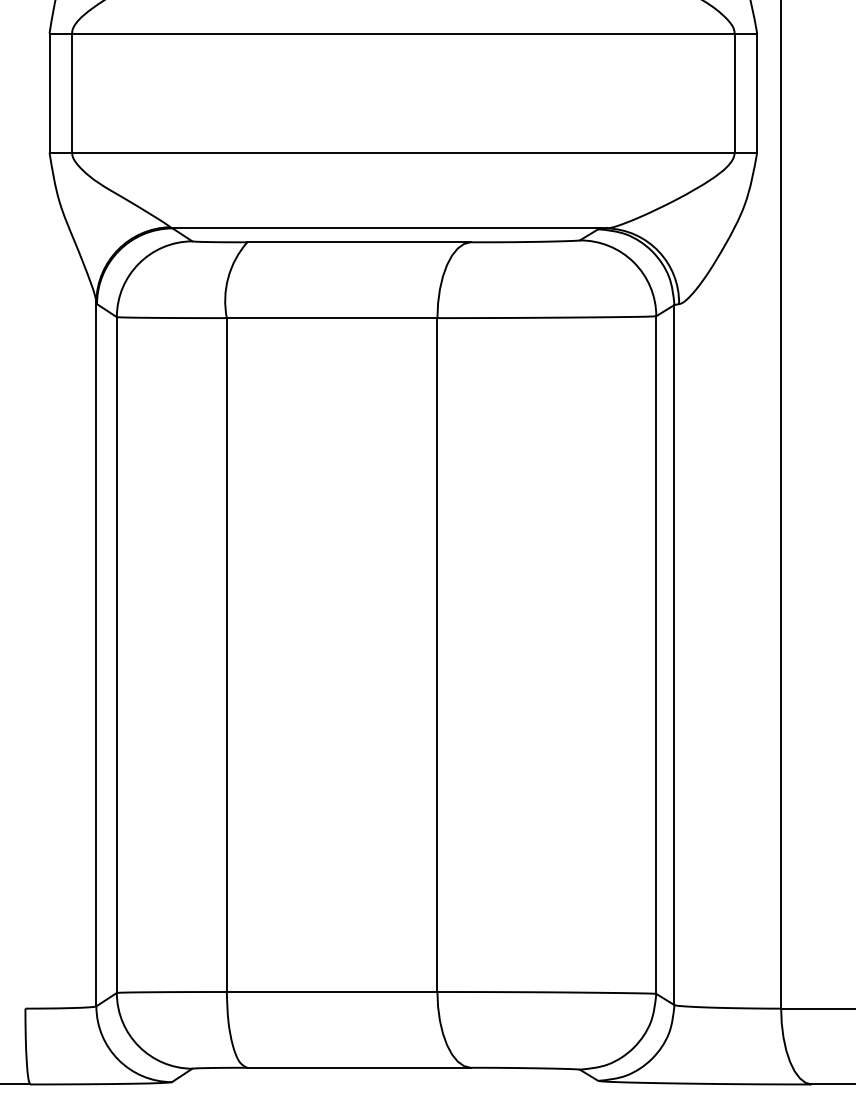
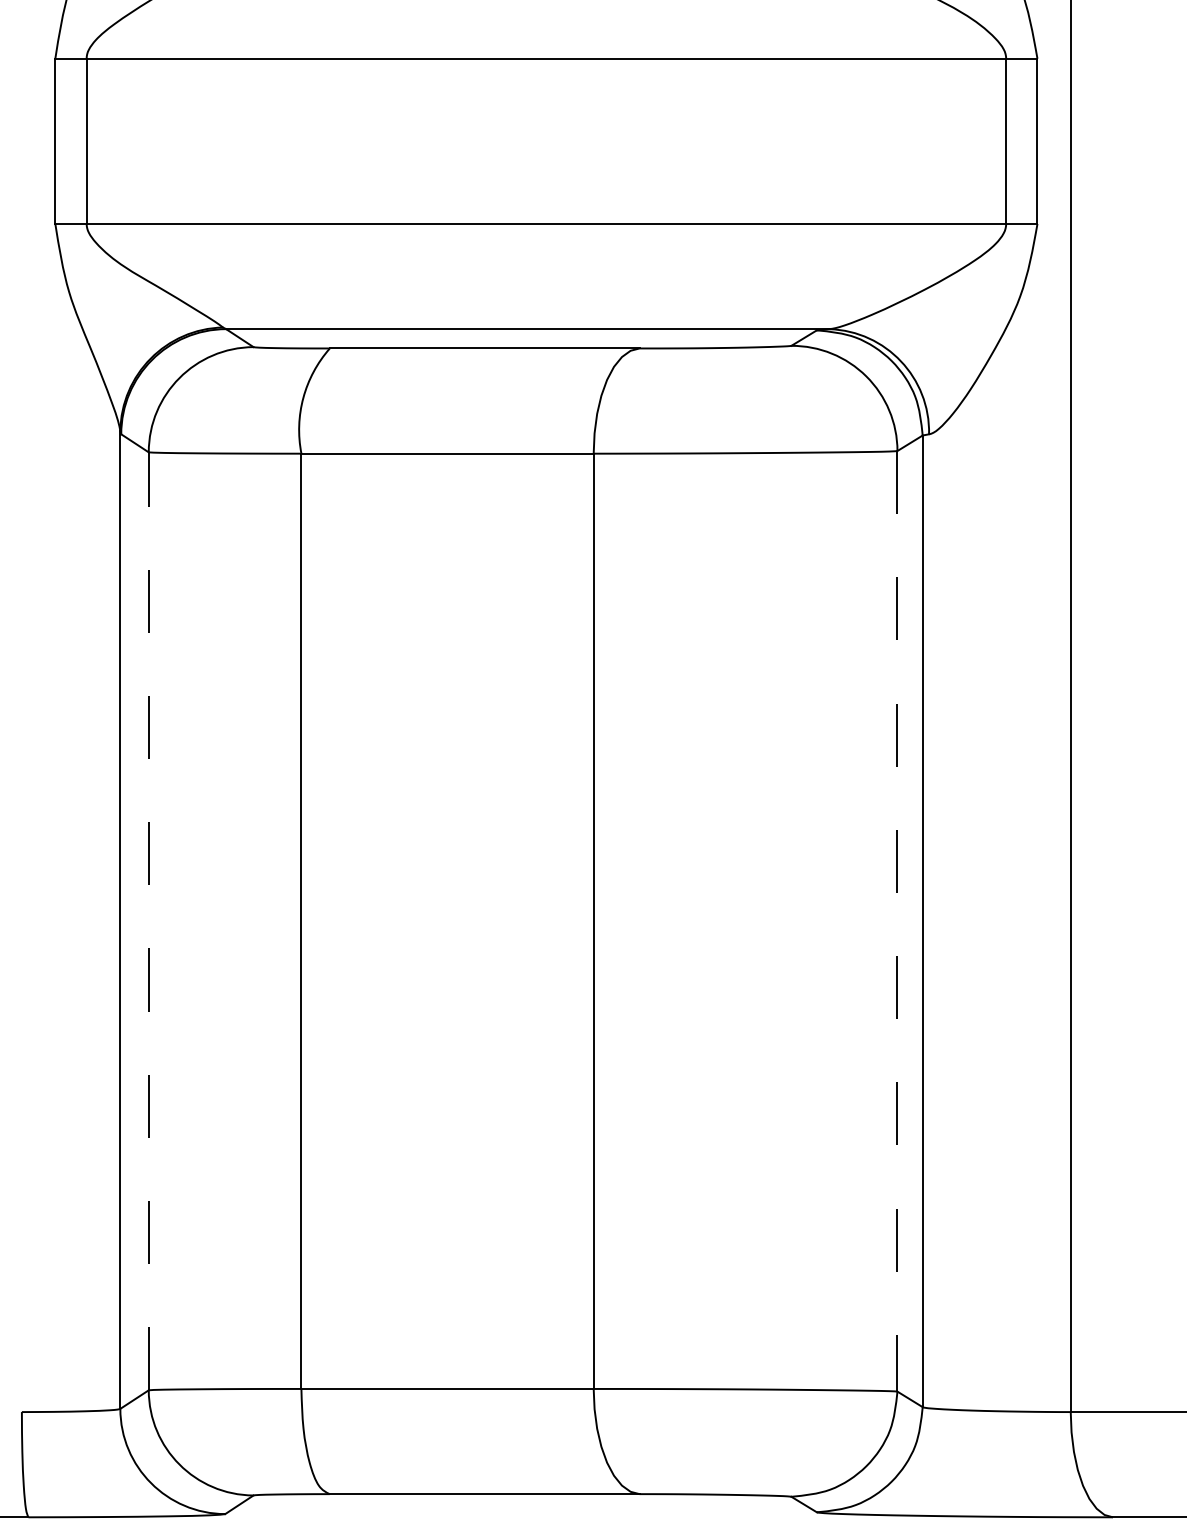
line: (116, 655) -> (148, 921), solid -> dashed
line: (656, 655) -> (897, 921), solid -> dashed

